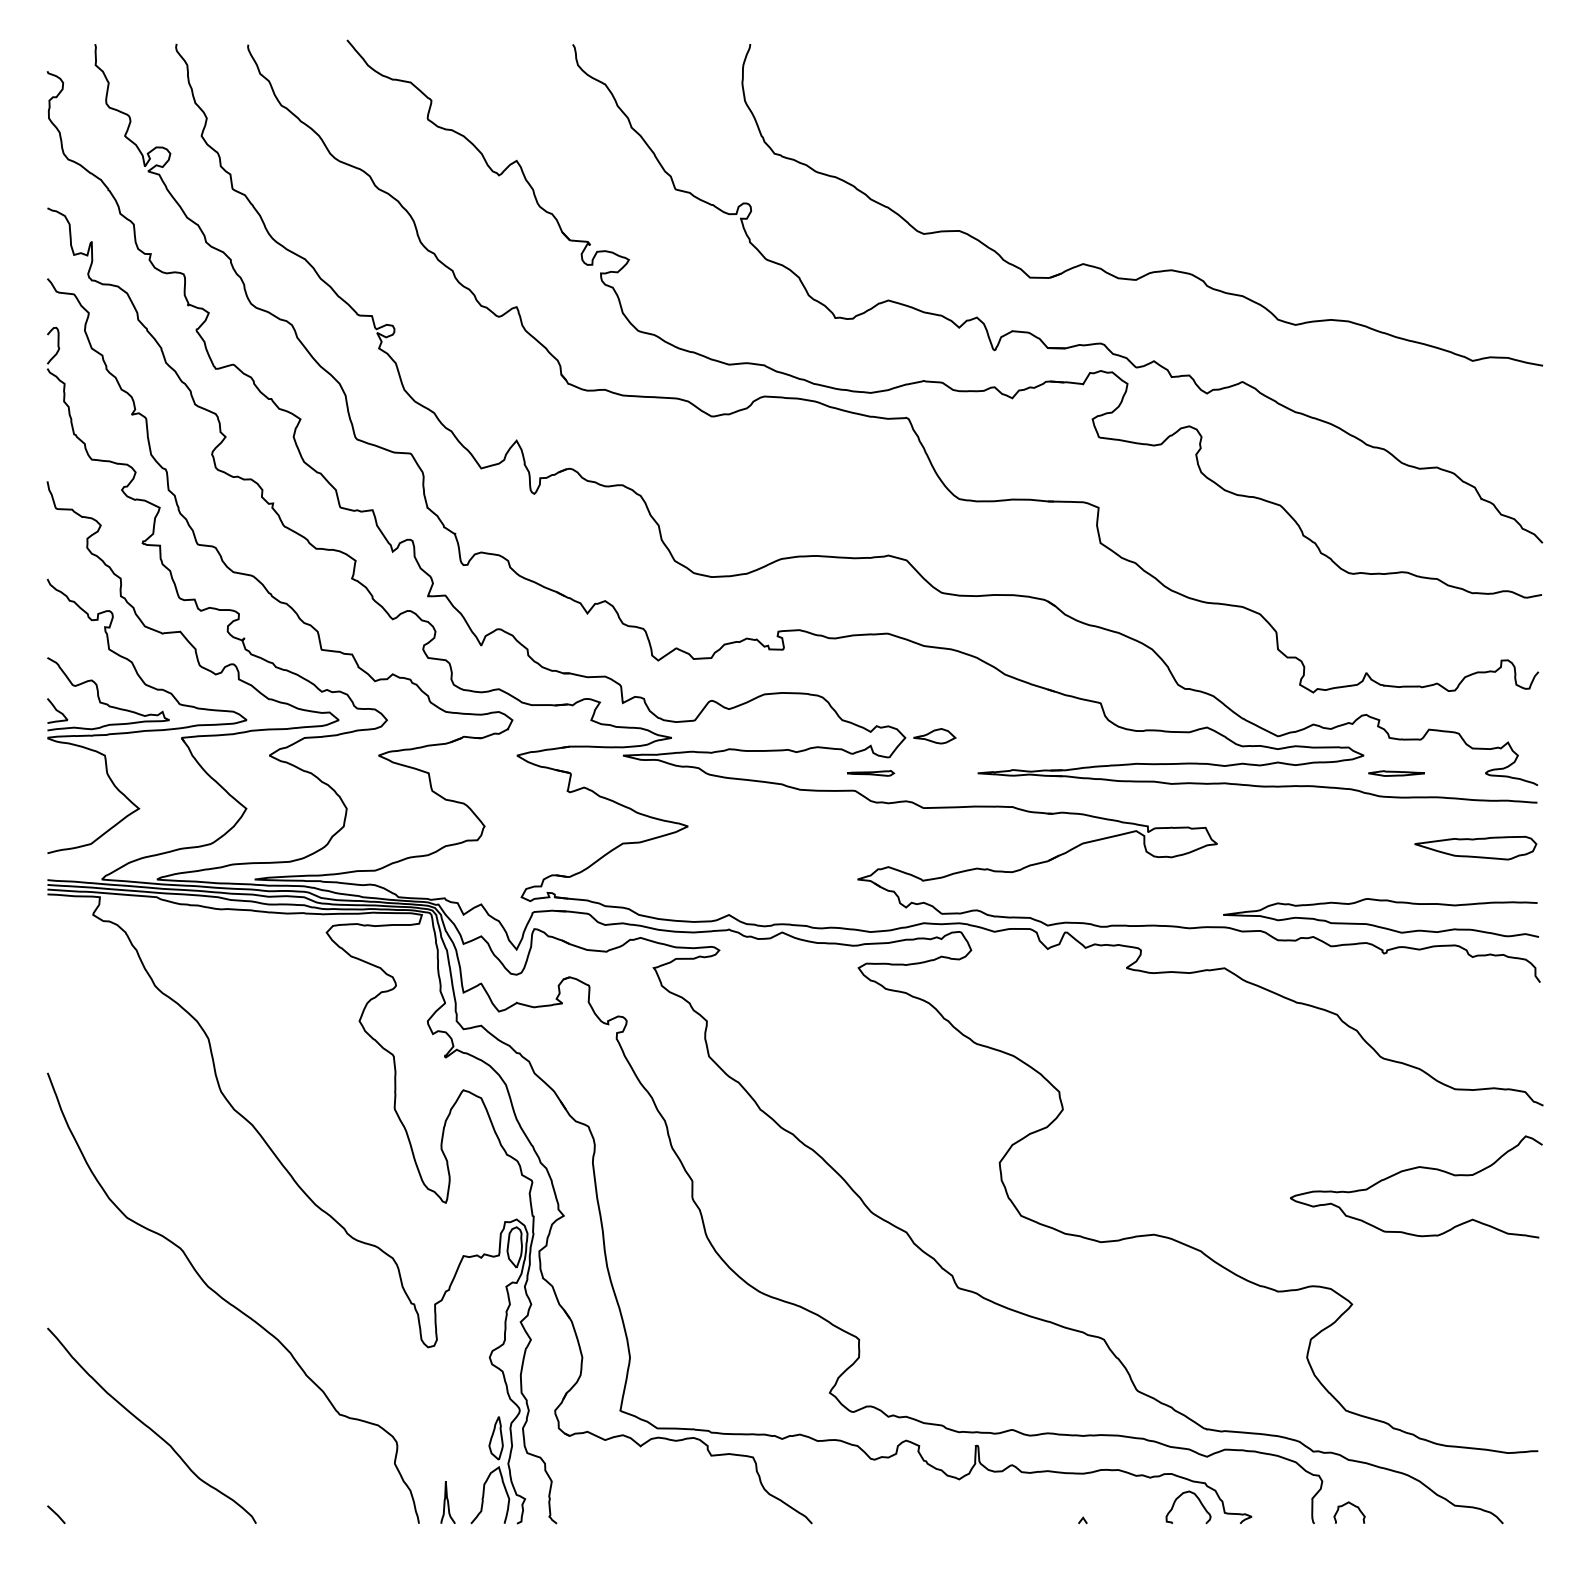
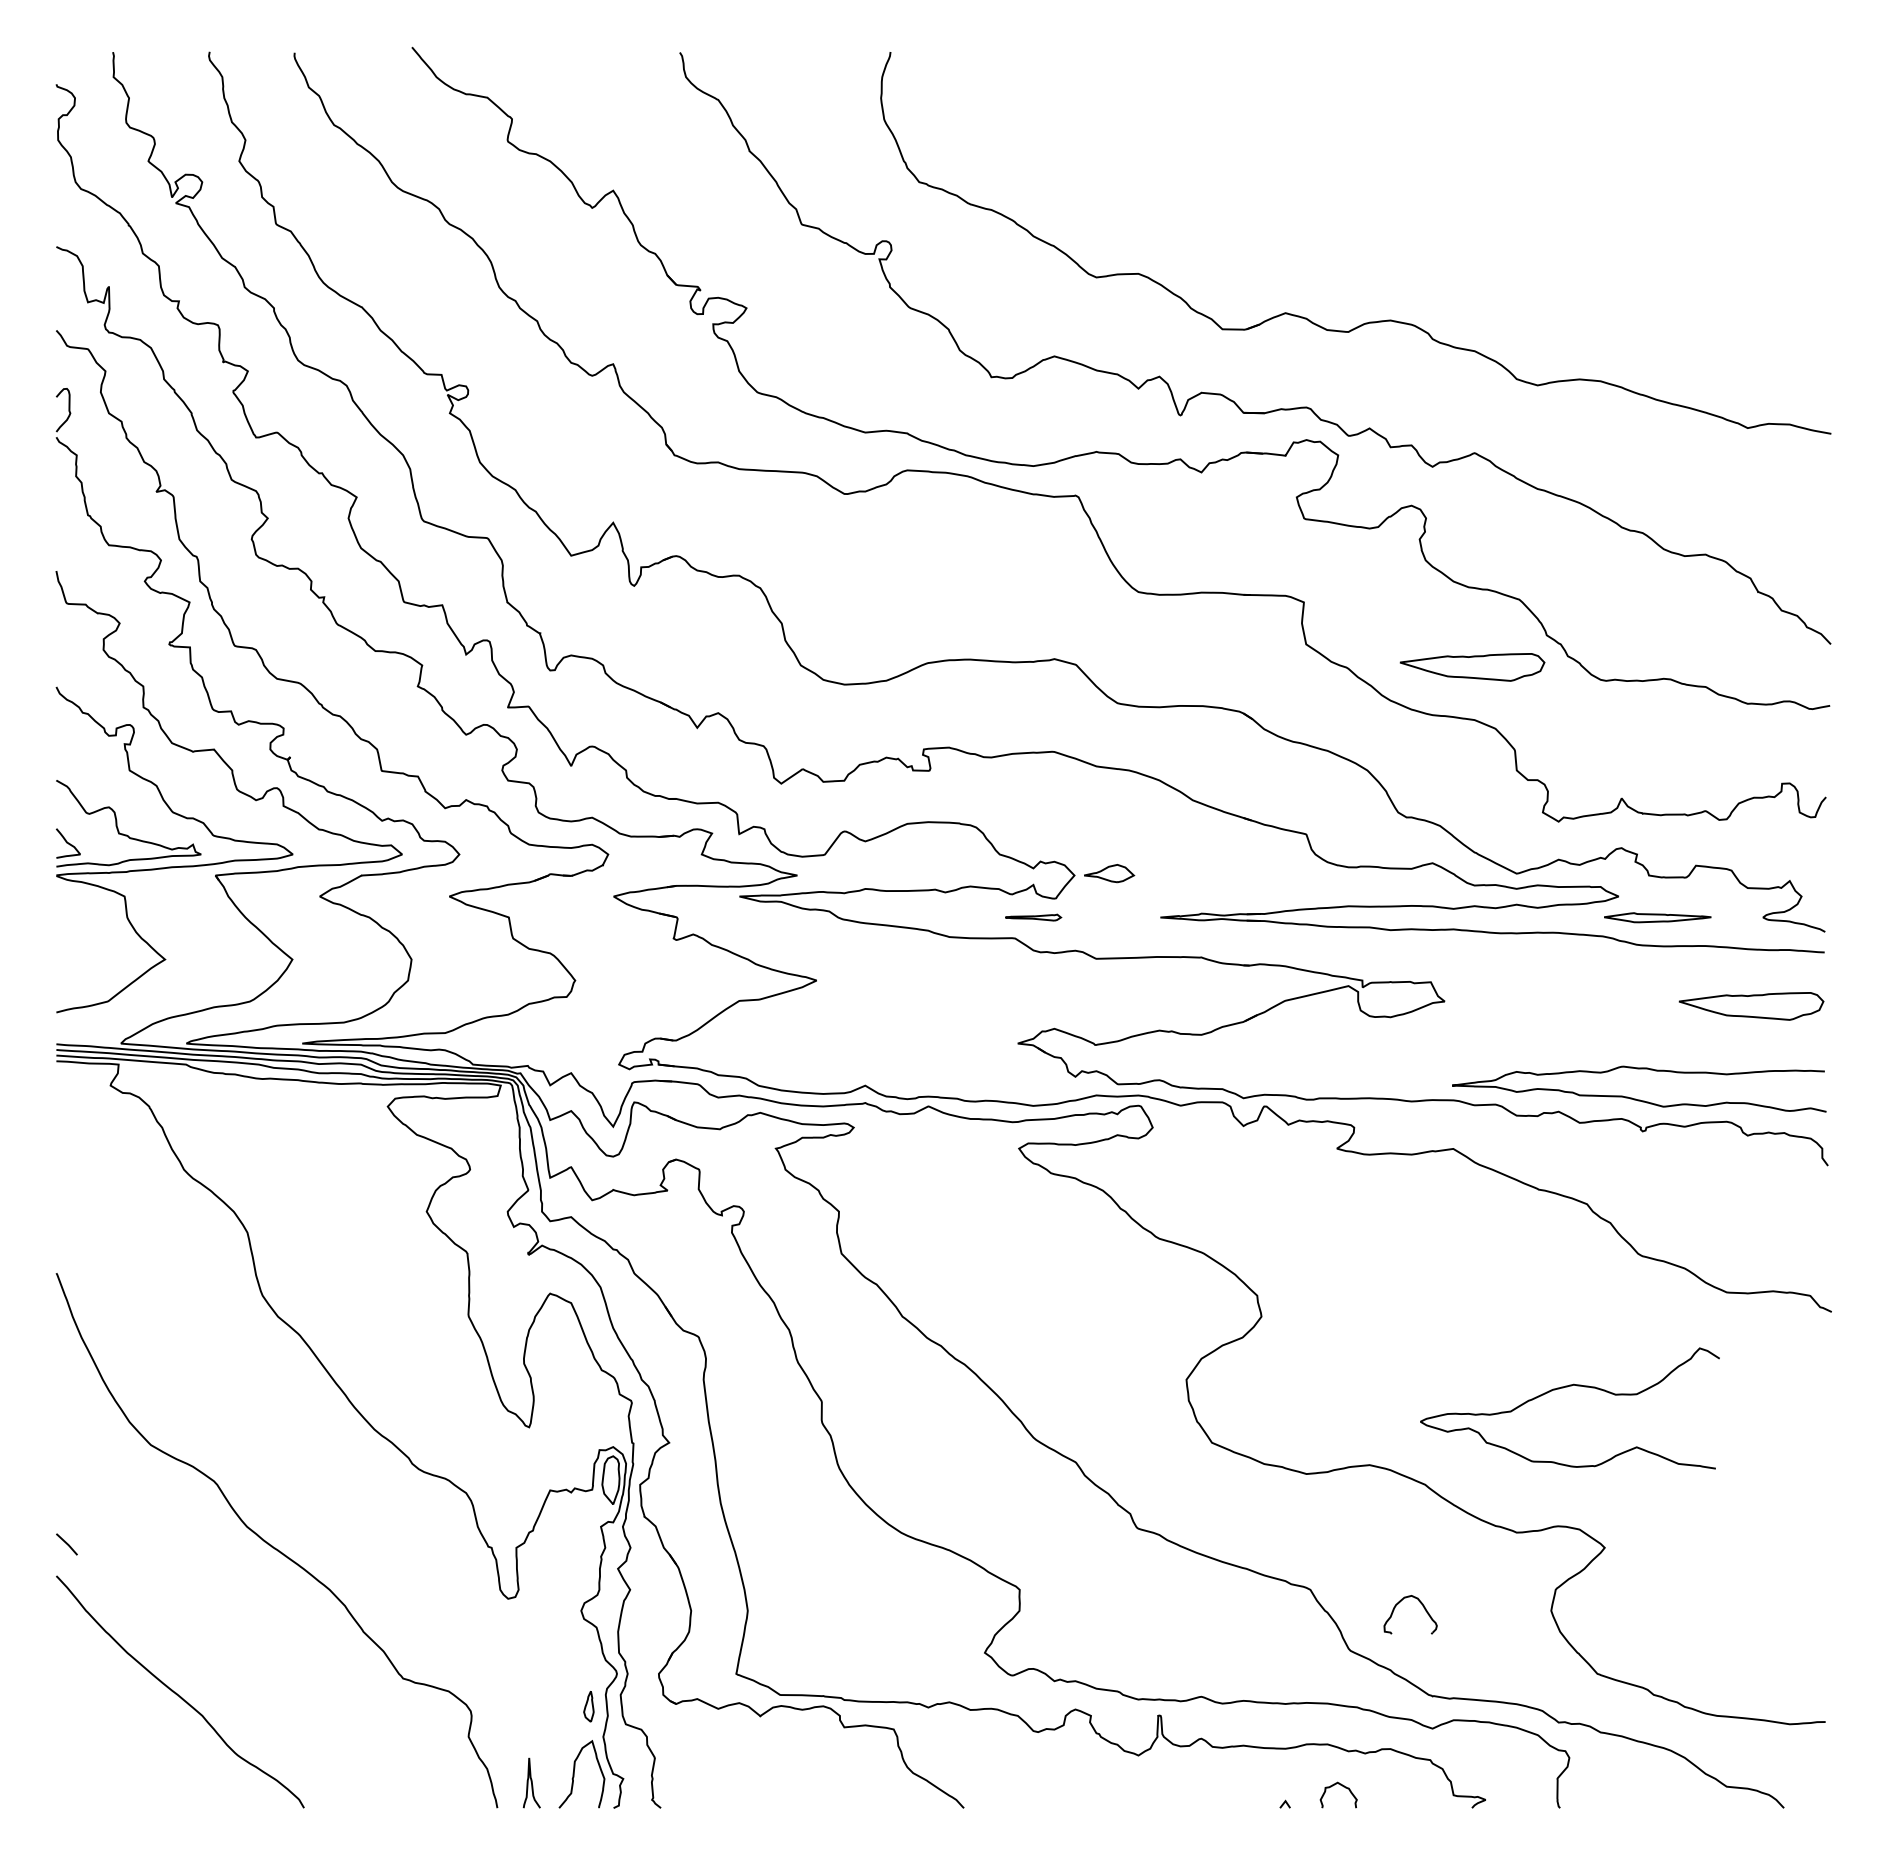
part: (1240, 562) -> (1472, 667), added
part: (1395, 773) -> (1656, 917), size x1.6
curve: (1410, 1170) -> (1563, 1388), moved
part: (495, 1438) -> (588, 1706), size x0.6
part: (1198, 1500) -> (1422, 1606), moved
curve: (1353, 1506) -> (1343, 1787), moved
line: (55, 1514) -> (66, 1544), moved

